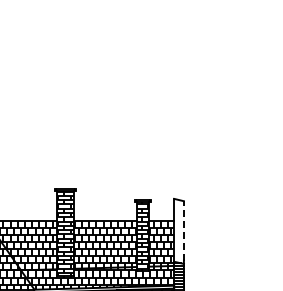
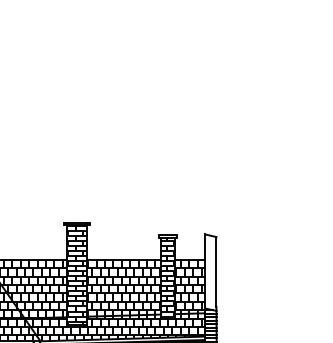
line: (183, 230) -> (215, 271), dashed -> solid

